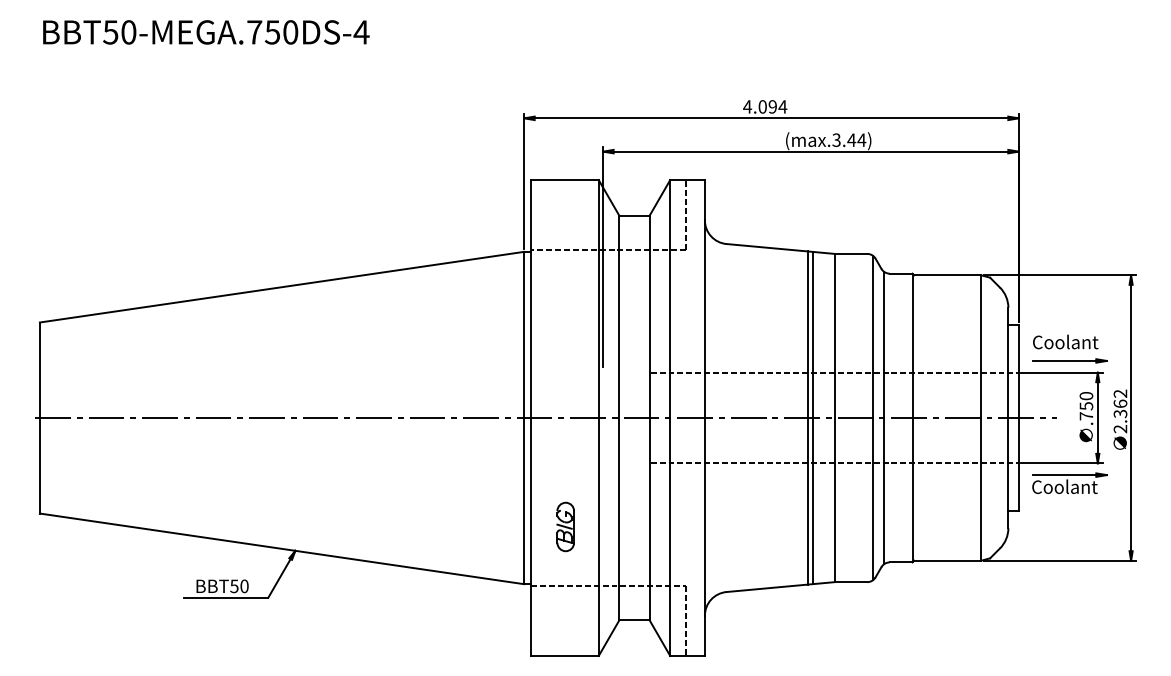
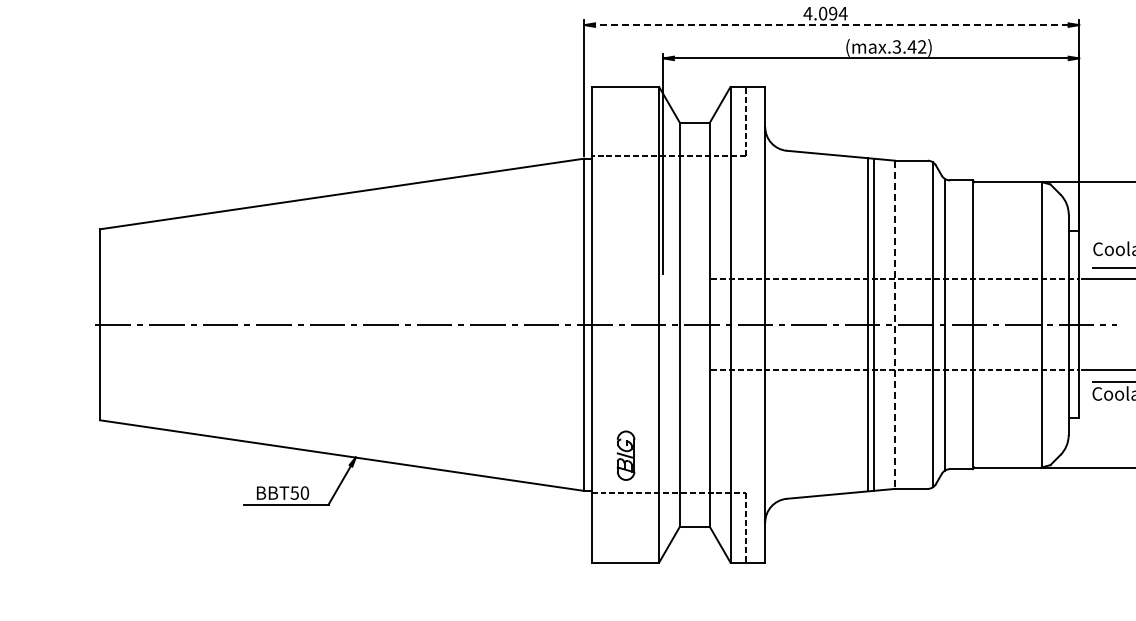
line: (771, 118) -> (831, 25), solid -> dashed
text: (861, 139) -> (921, 46), (max.3.44) -> (max.3.42)
line: (834, 418) -> (894, 325), solid -> dashed
part: (565, 526) -> (625, 455), moved

